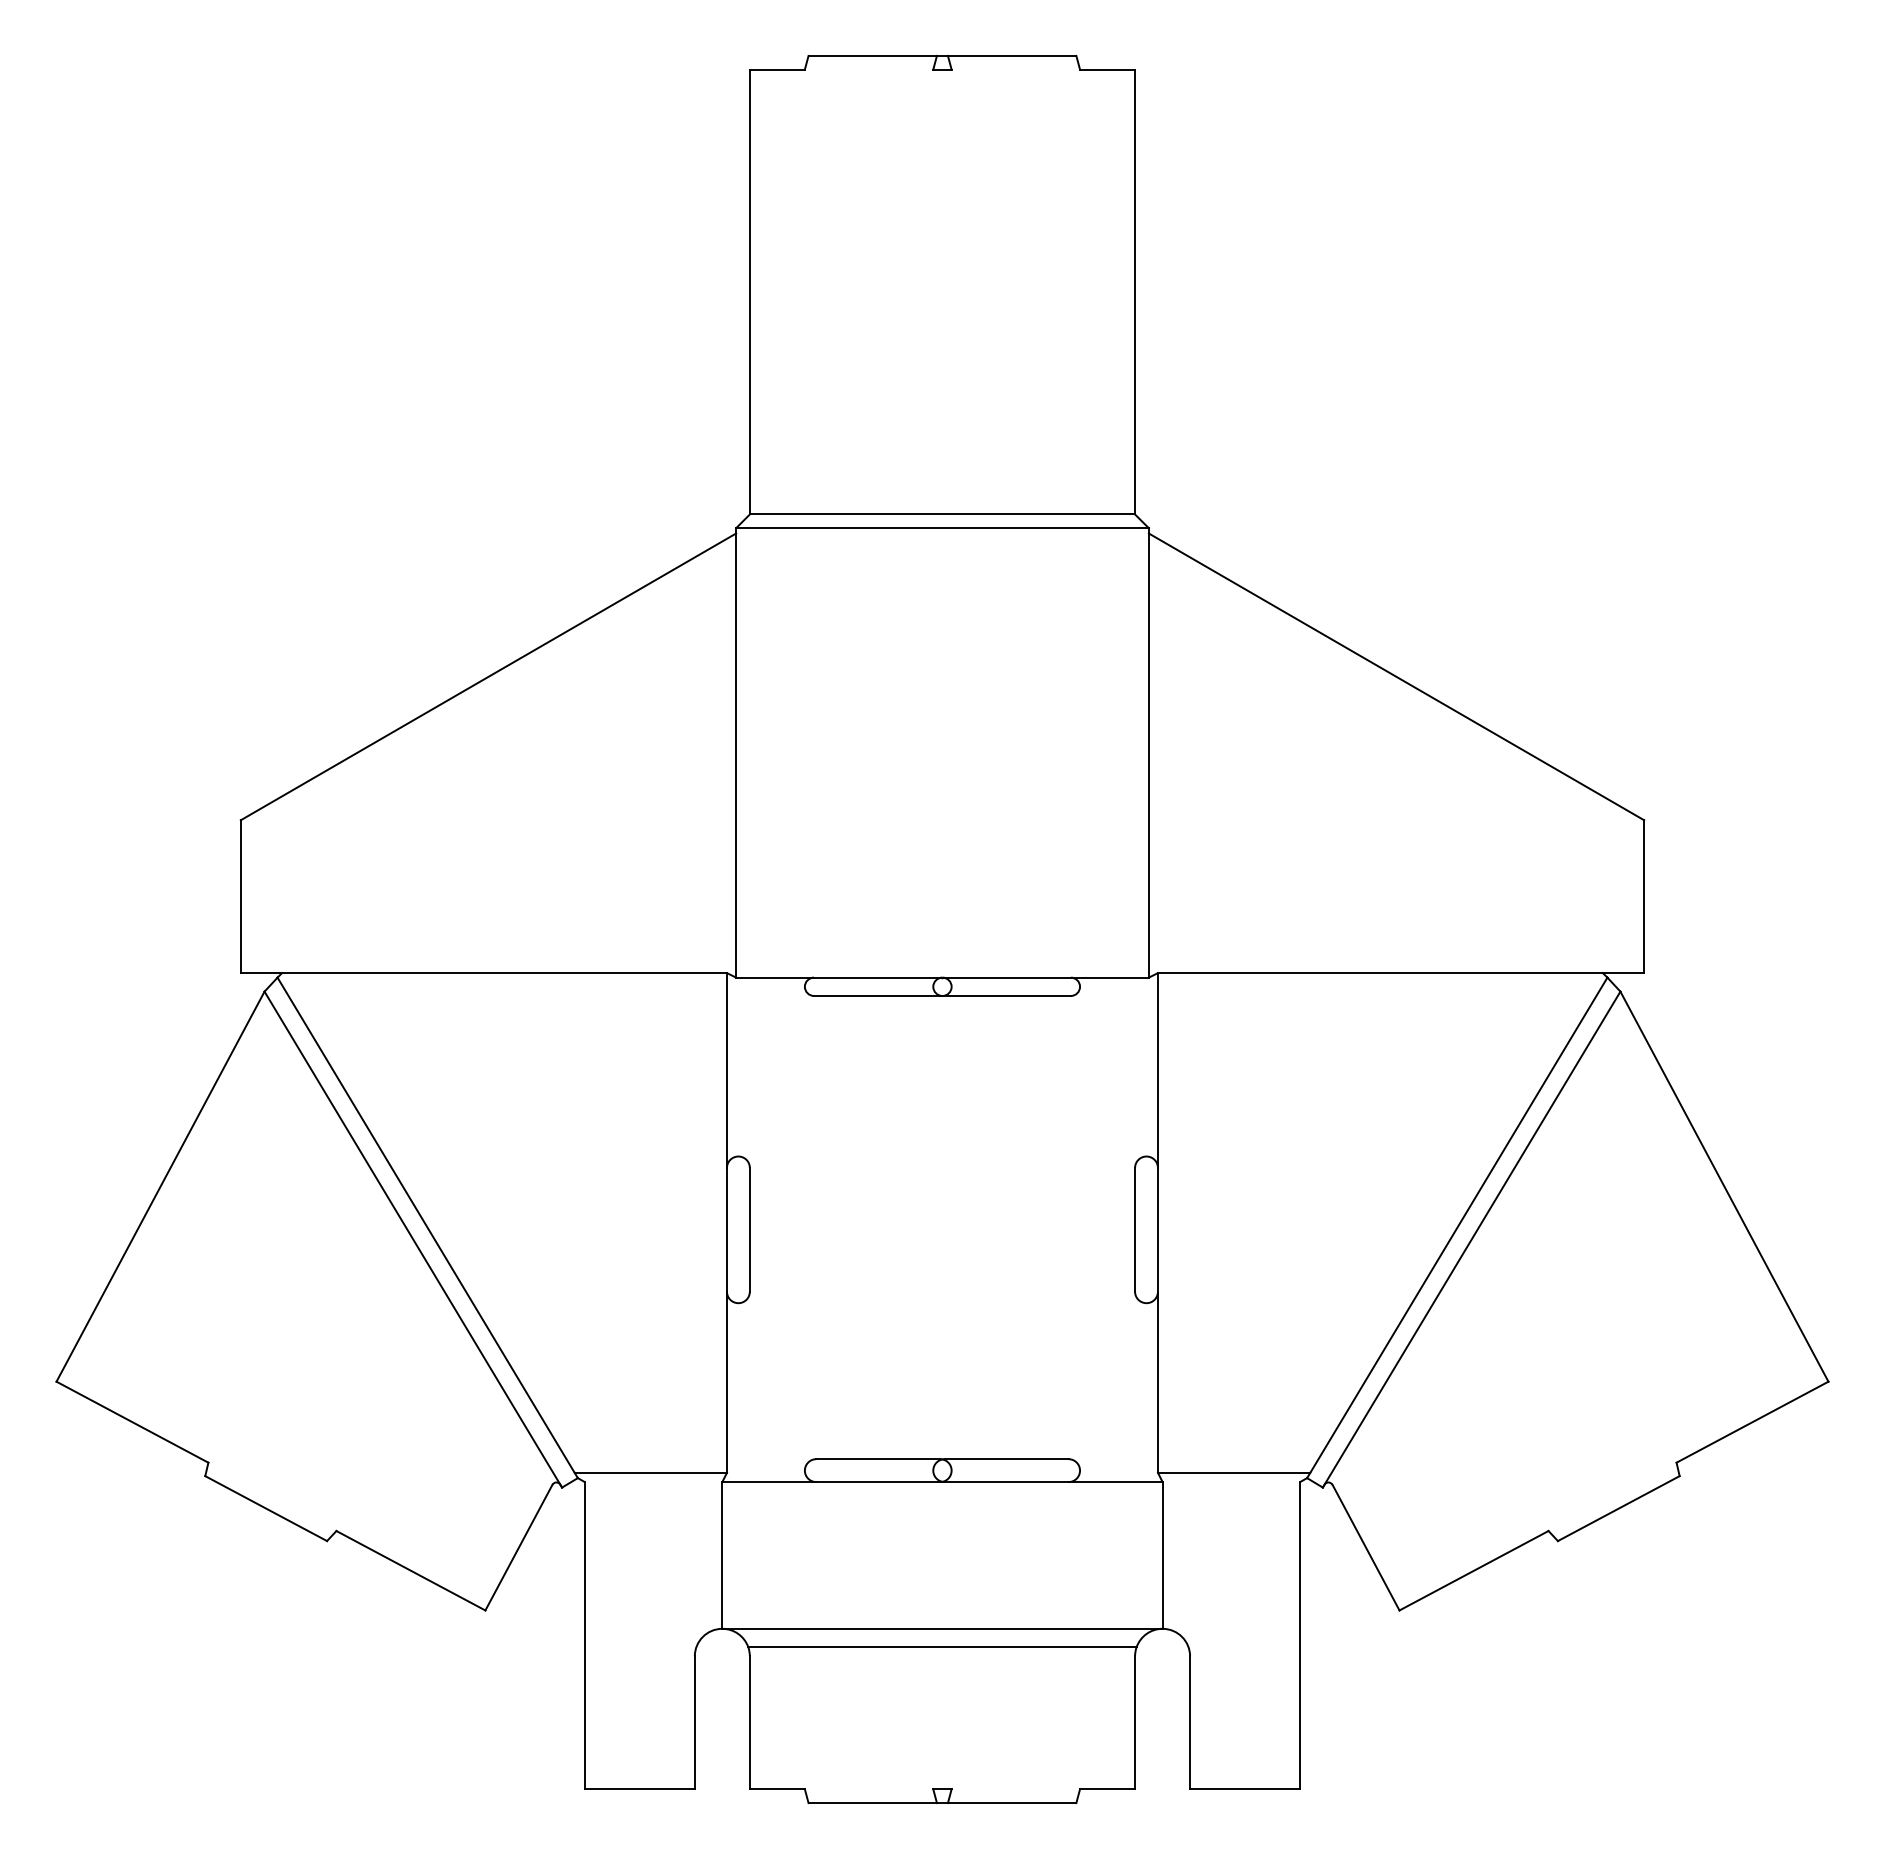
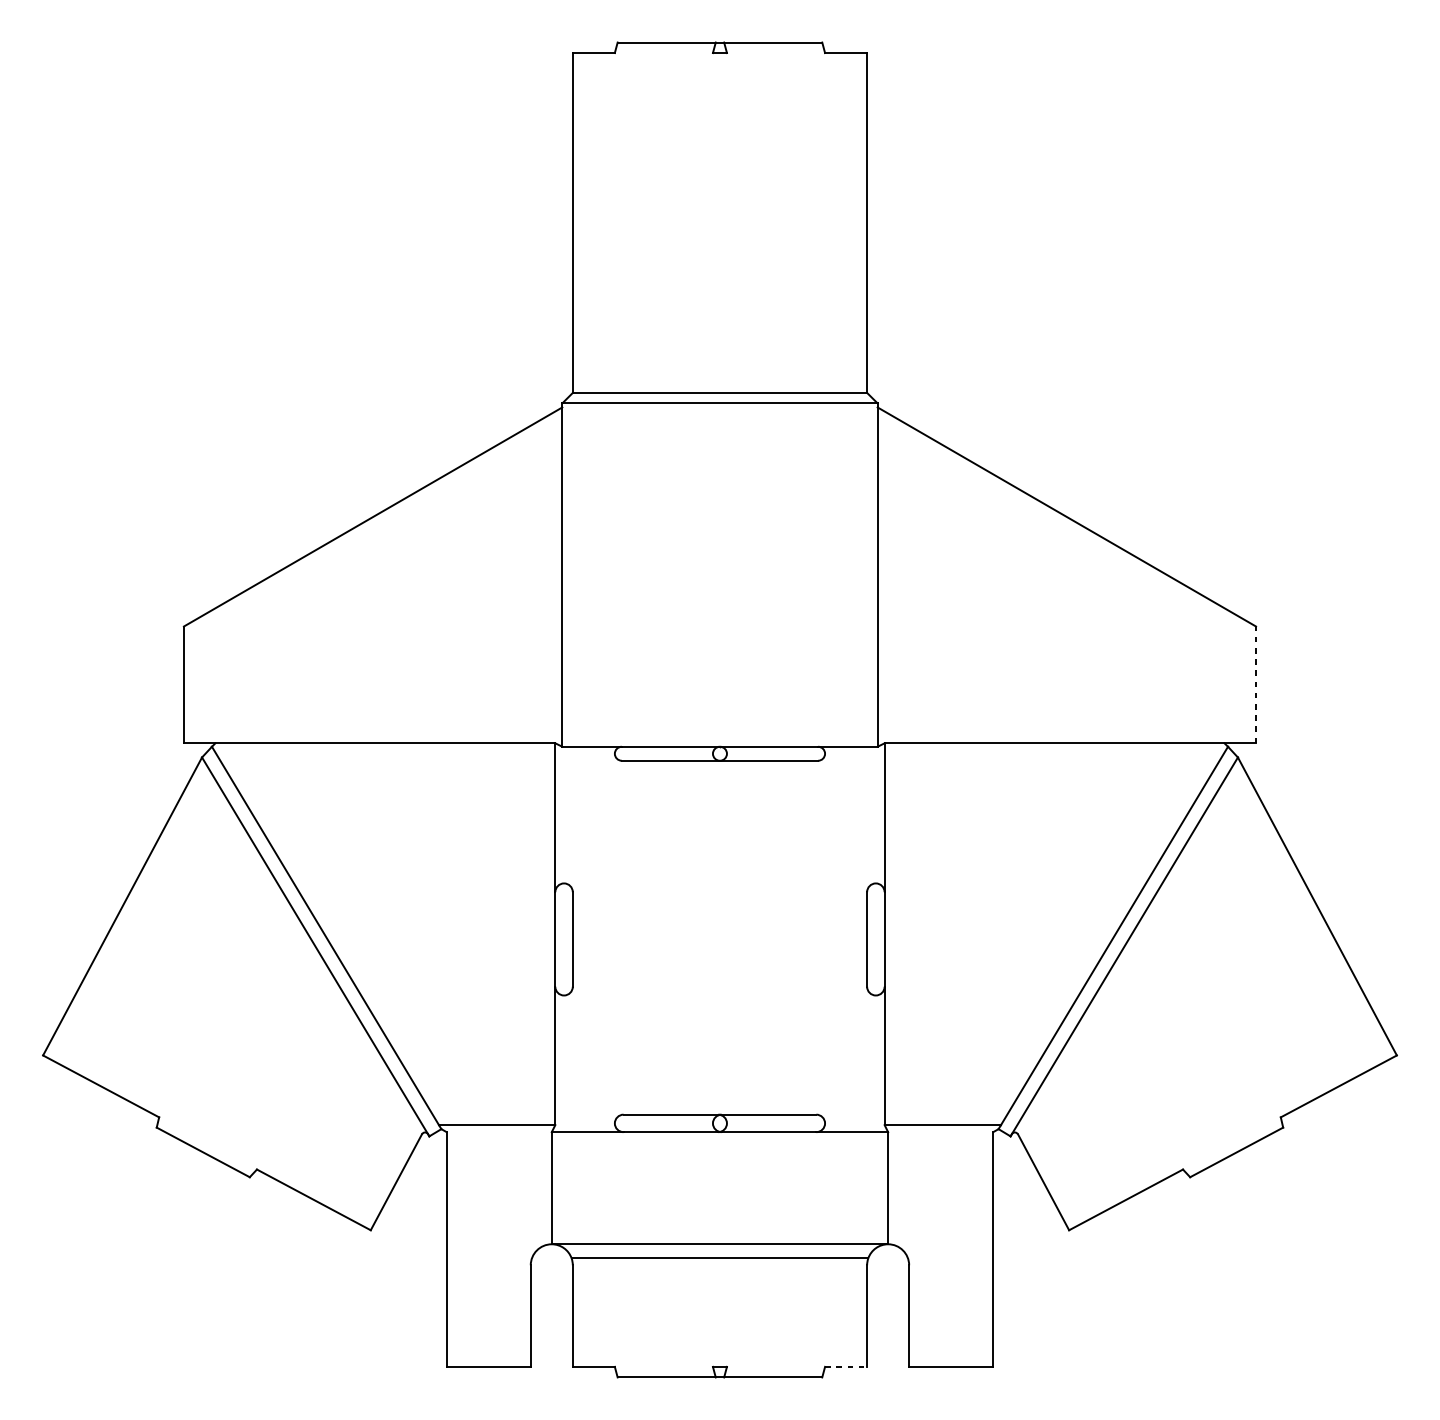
line: (1644, 896) -> (1256, 684), solid -> dashed
line: (1107, 1789) -> (846, 1367), solid -> dashed

